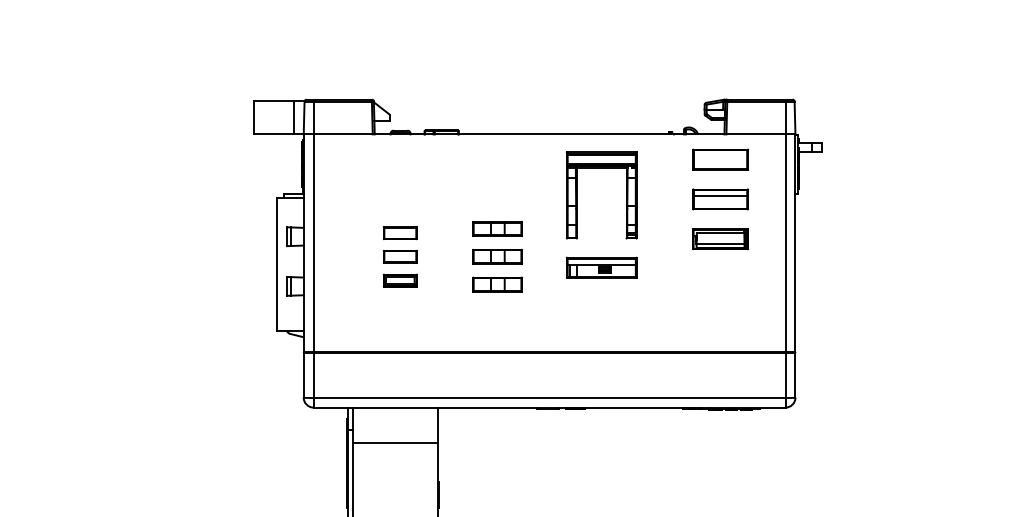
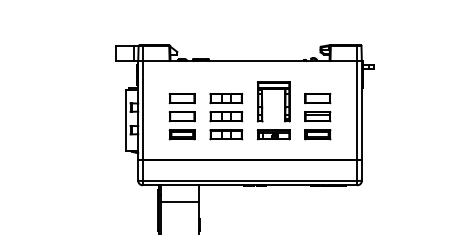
part: (719, 199) -> (317, 116), moved
part: (579, 214) -> (263, 110), moved
part: (398, 256) -> (181, 116), size x1.67
part: (497, 256) -> (226, 116), size x1.43

